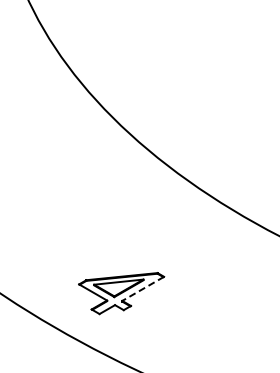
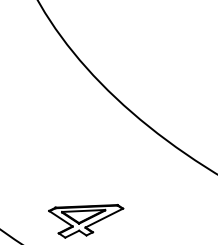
line: (142, 289) -> (103, 218), dashed -> solid

